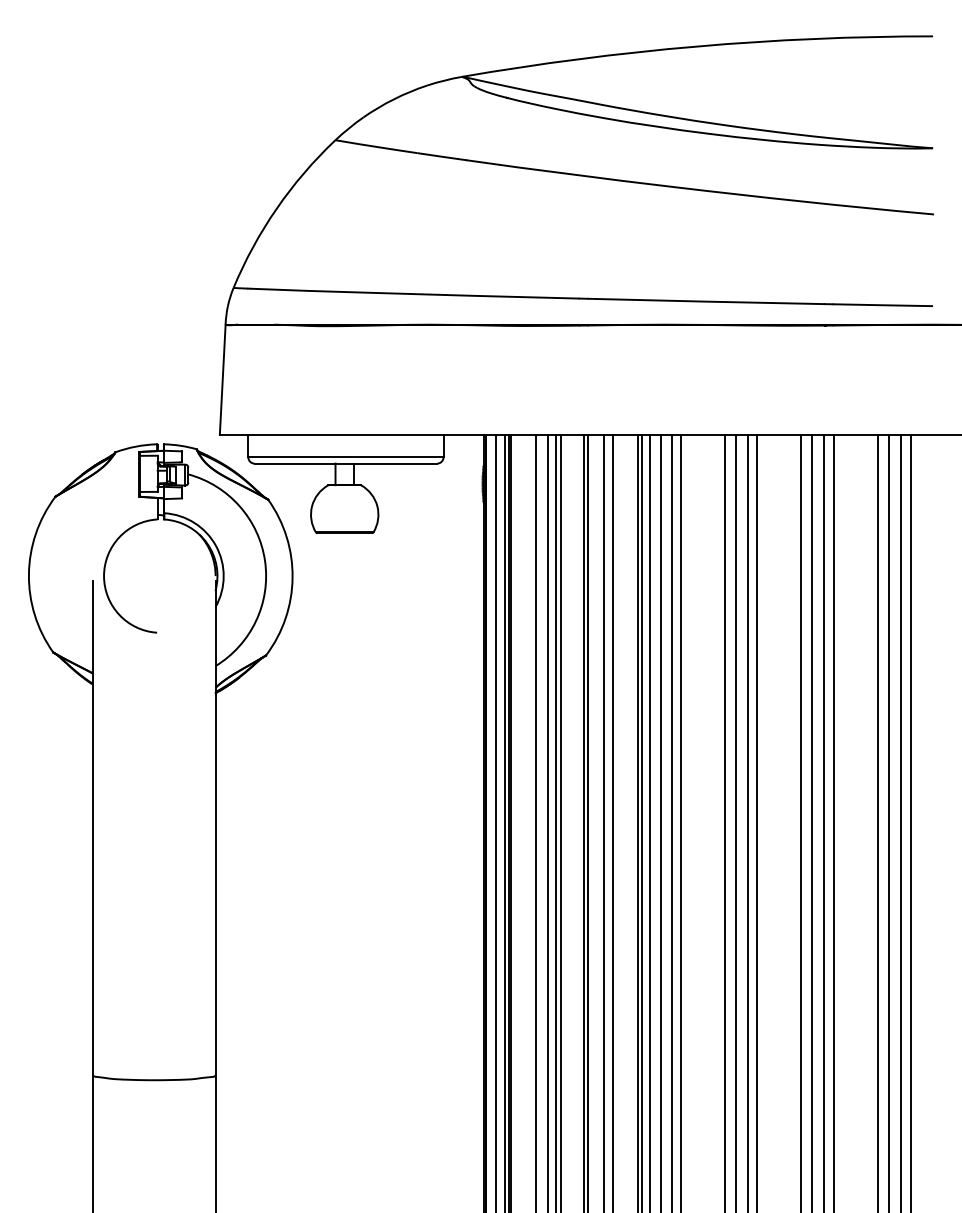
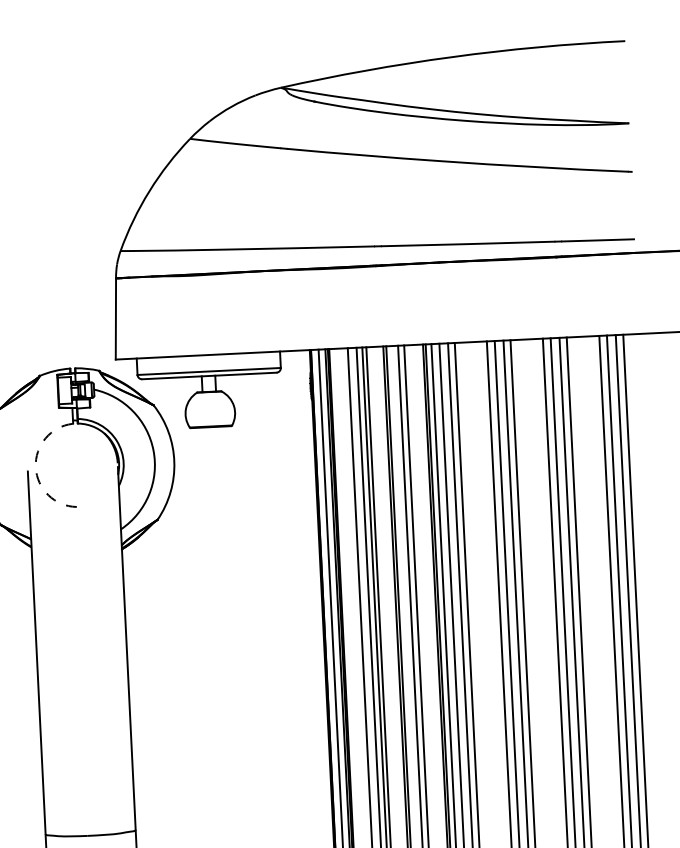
arc: (104, 576) -> (36, 467), solid -> dashed

